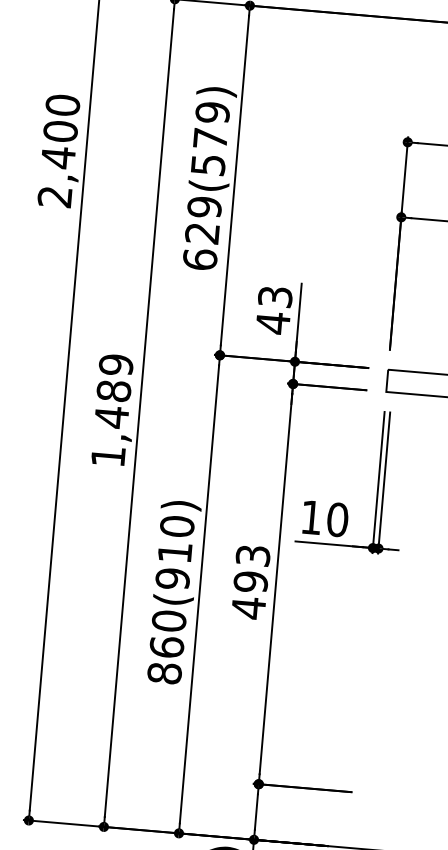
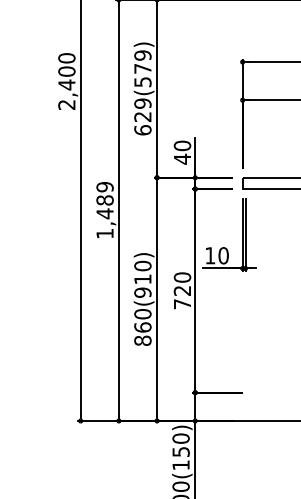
text: (275, 296) -> (182, 145), 43 -> 40
text: (250, 581) -> (182, 290), 493 -> 720

